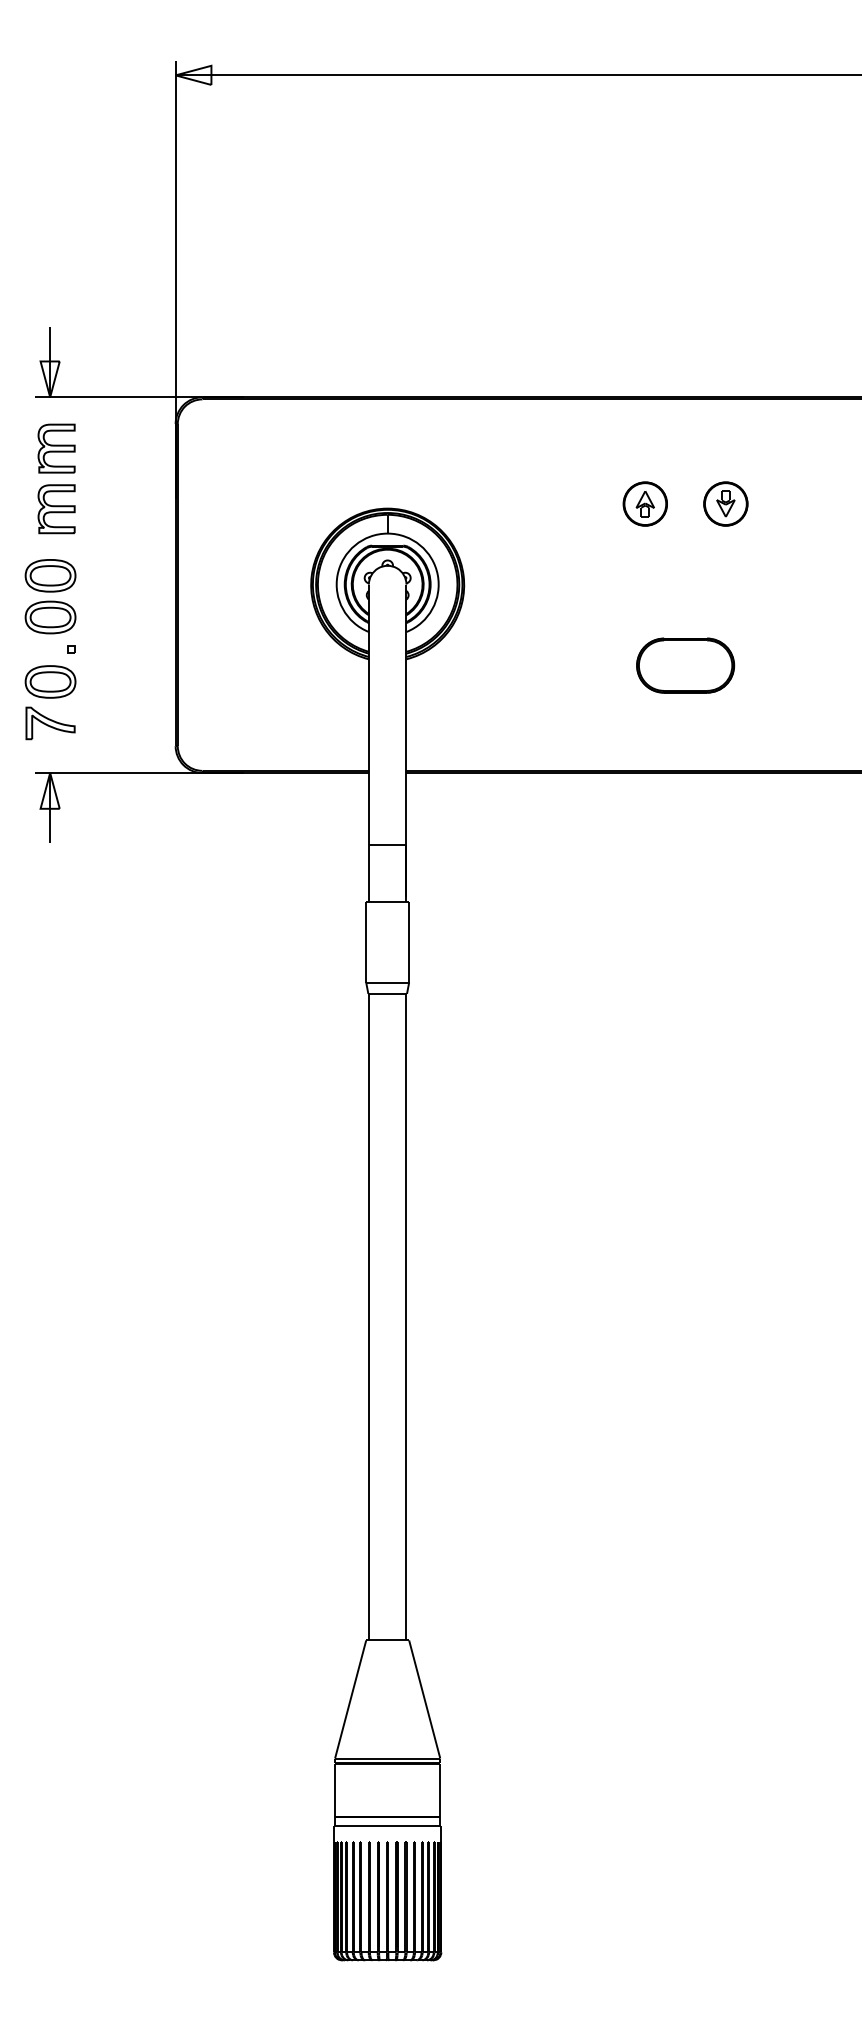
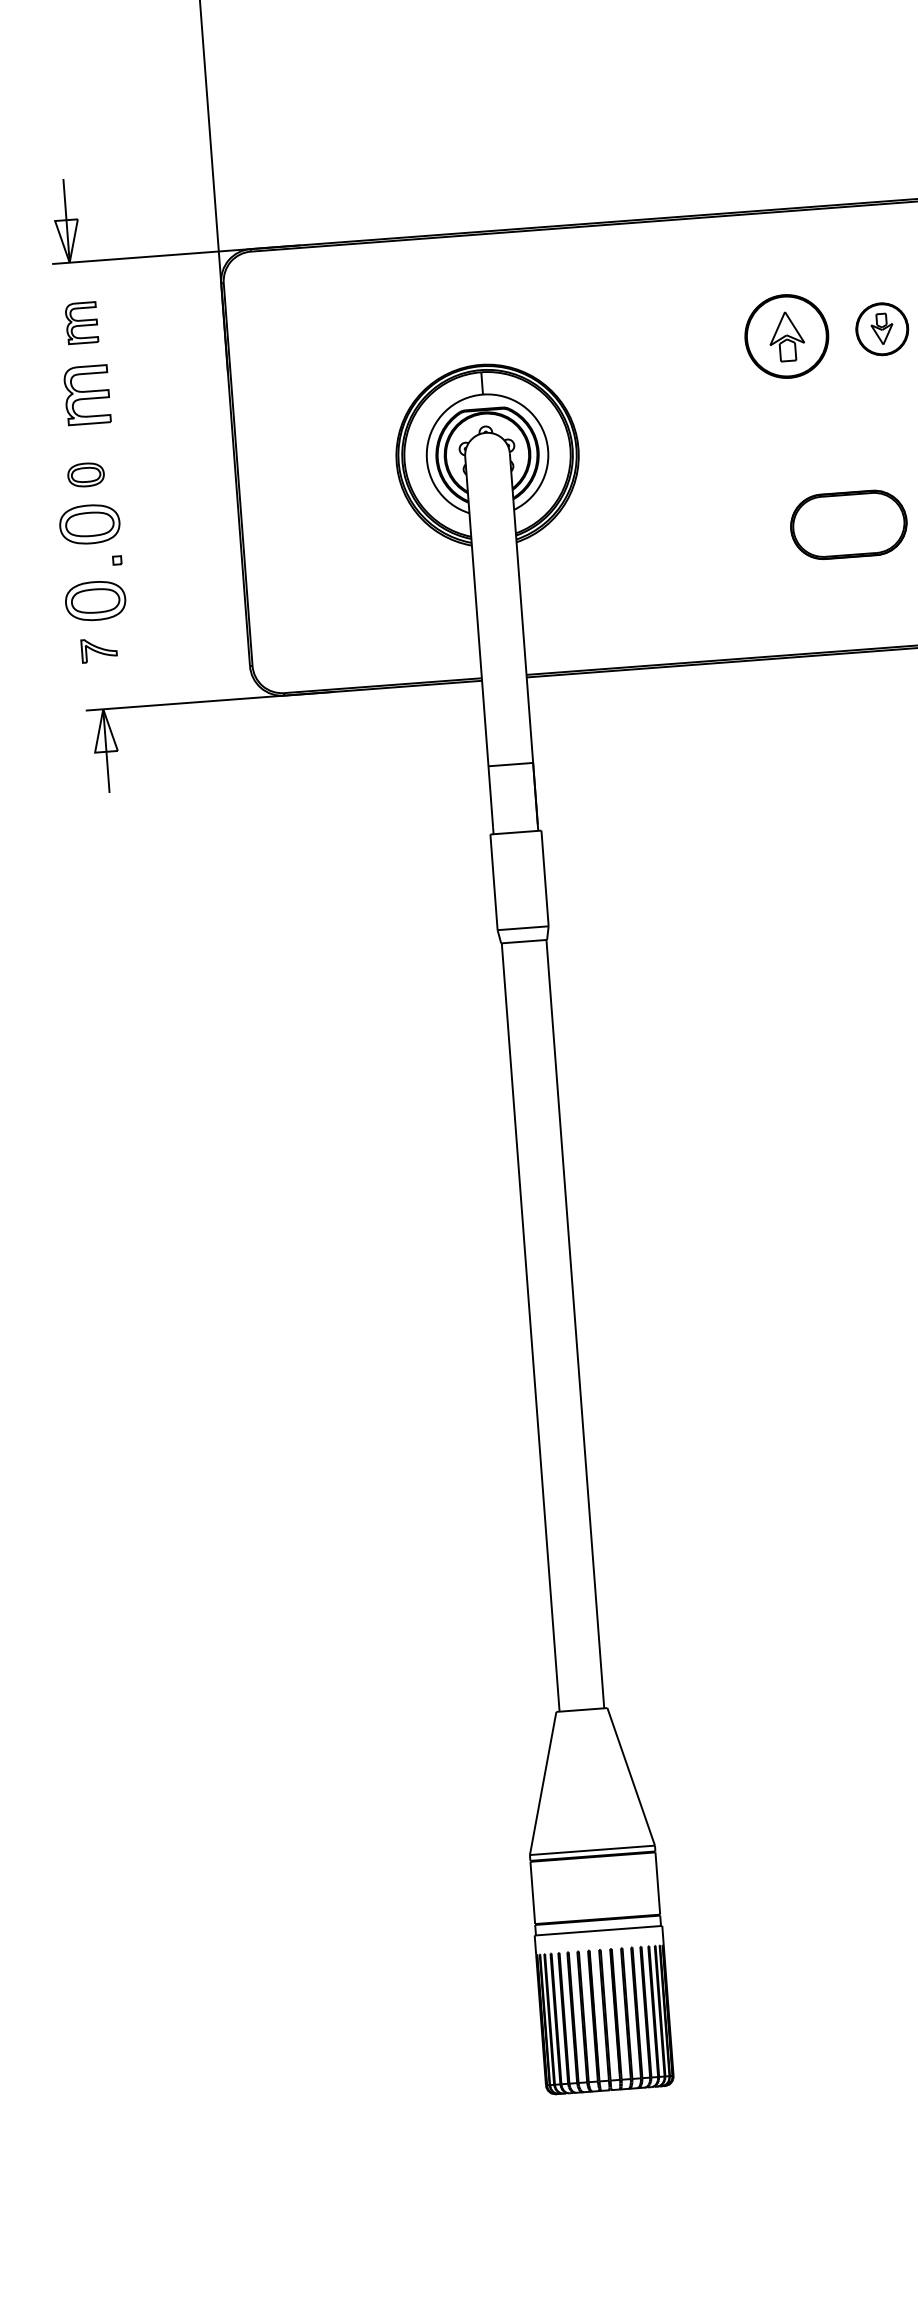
part: (56, 448) -> (81, 323), size x0.7
part: (644, 503) -> (785, 335), size x1.6
part: (50, 575) -> (86, 474), size x0.6
part: (50, 723) -> (99, 650), size x0.6

